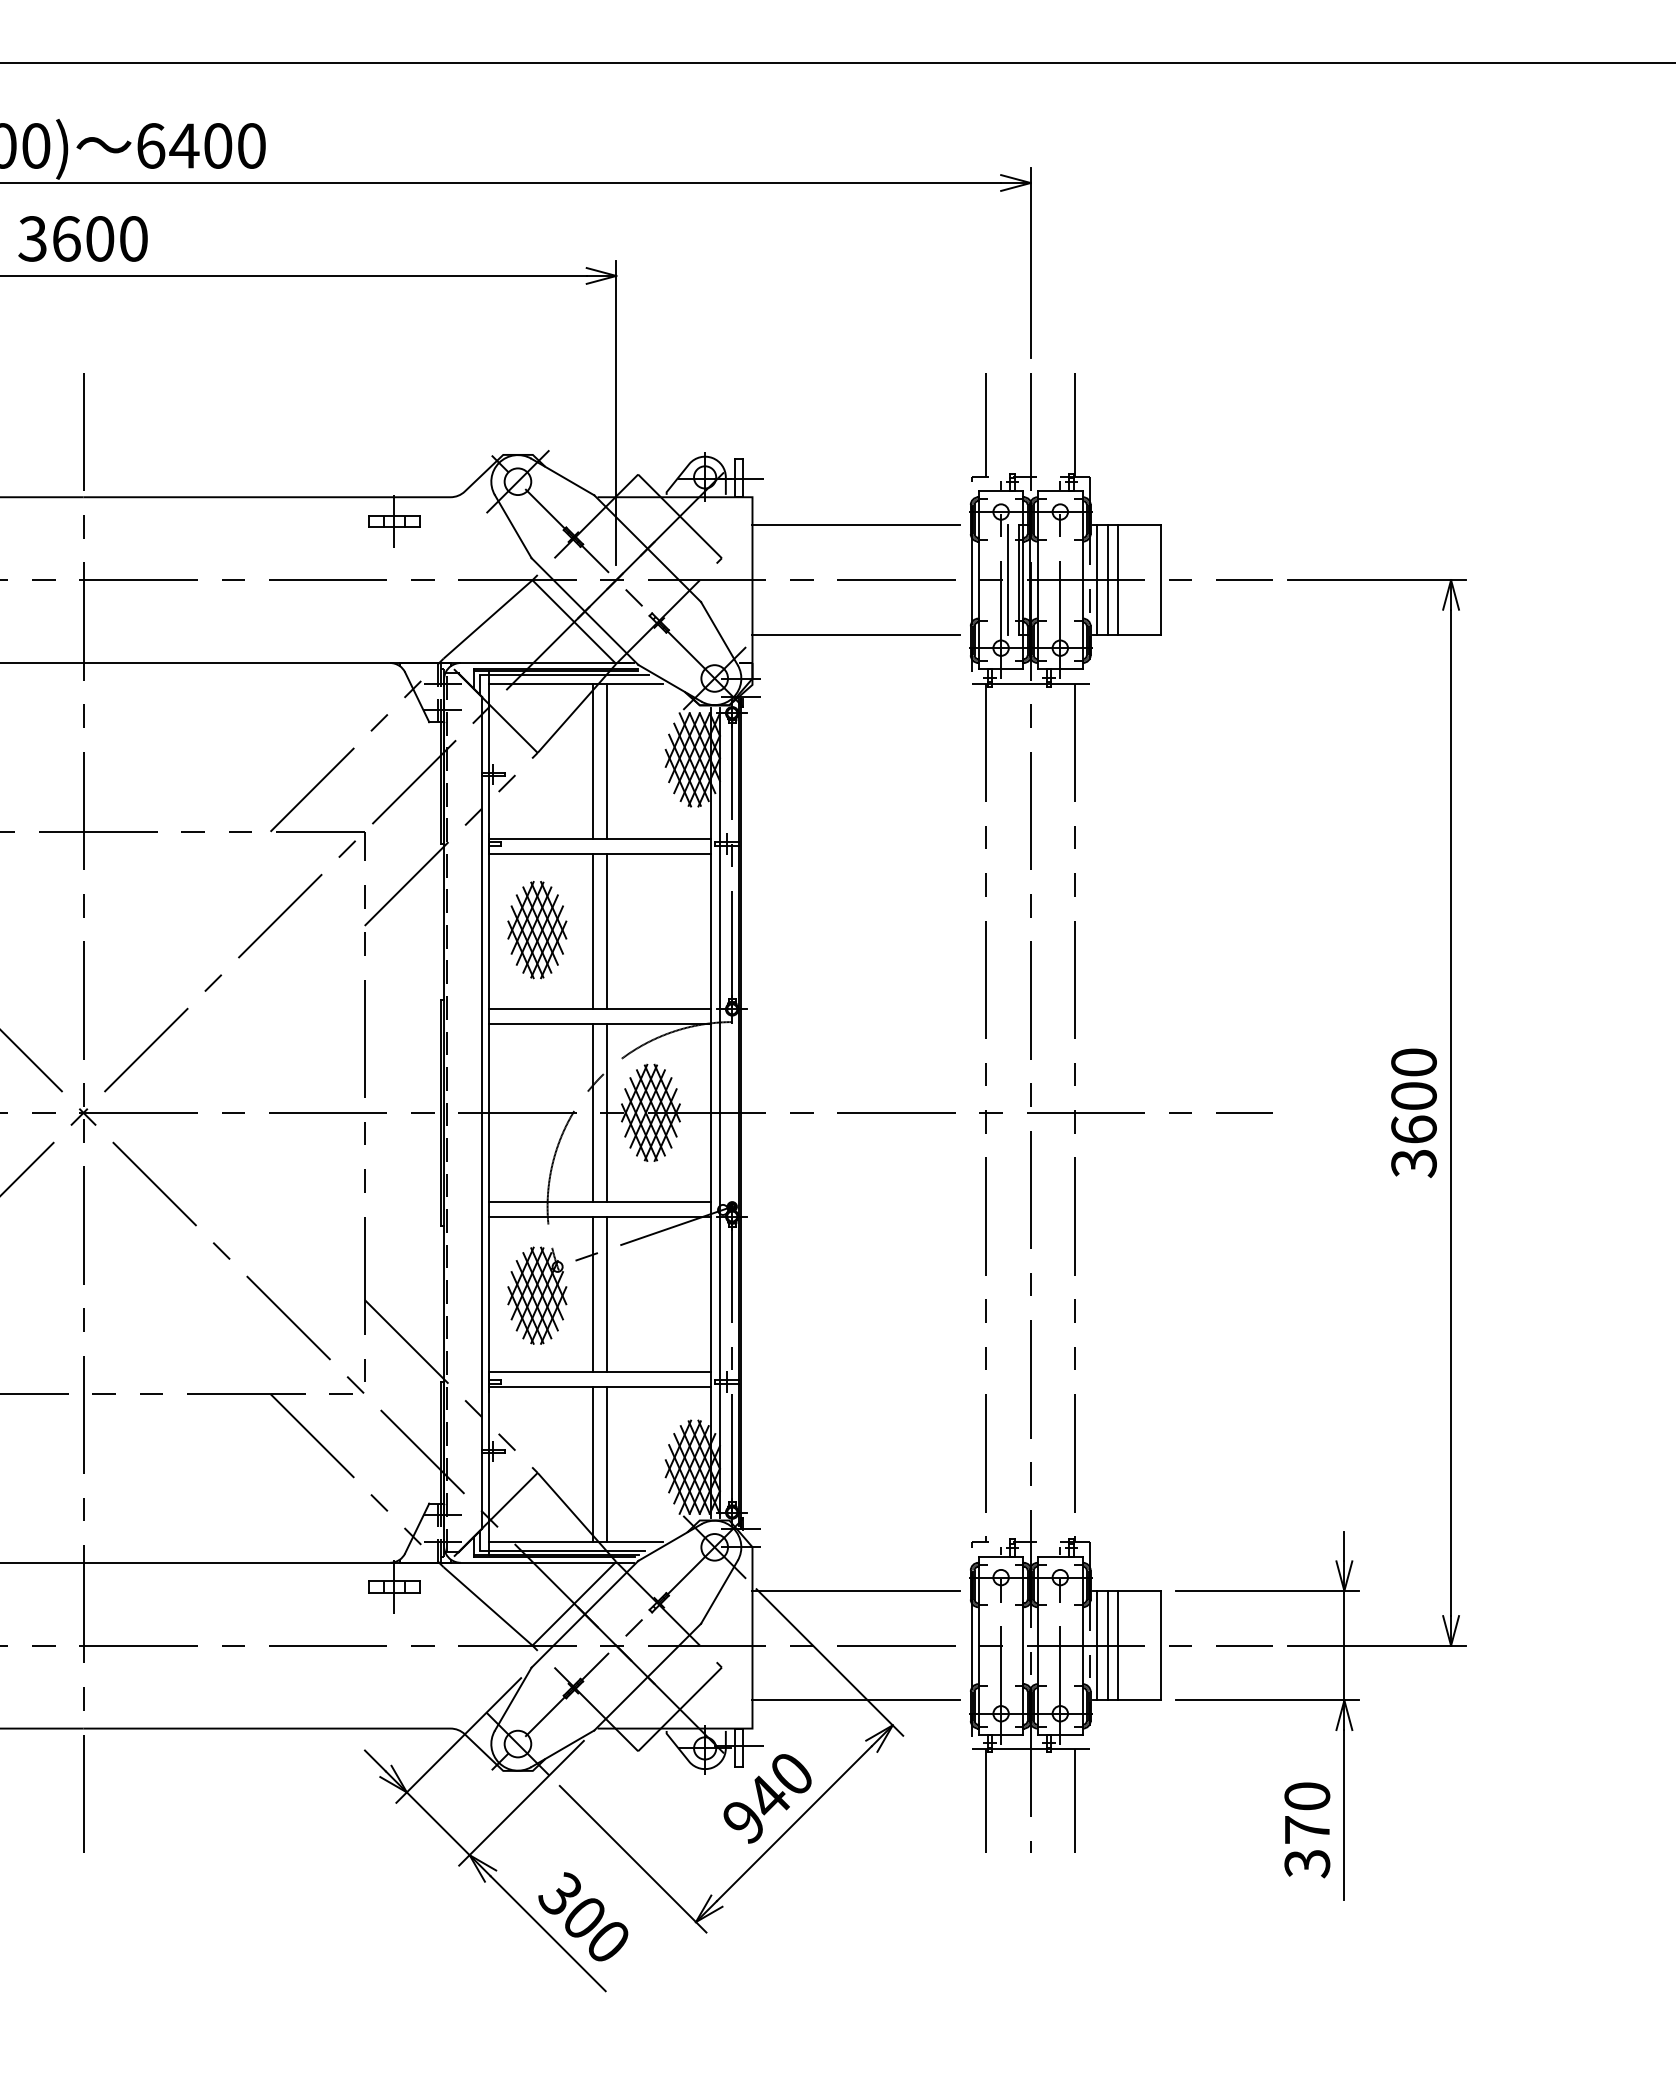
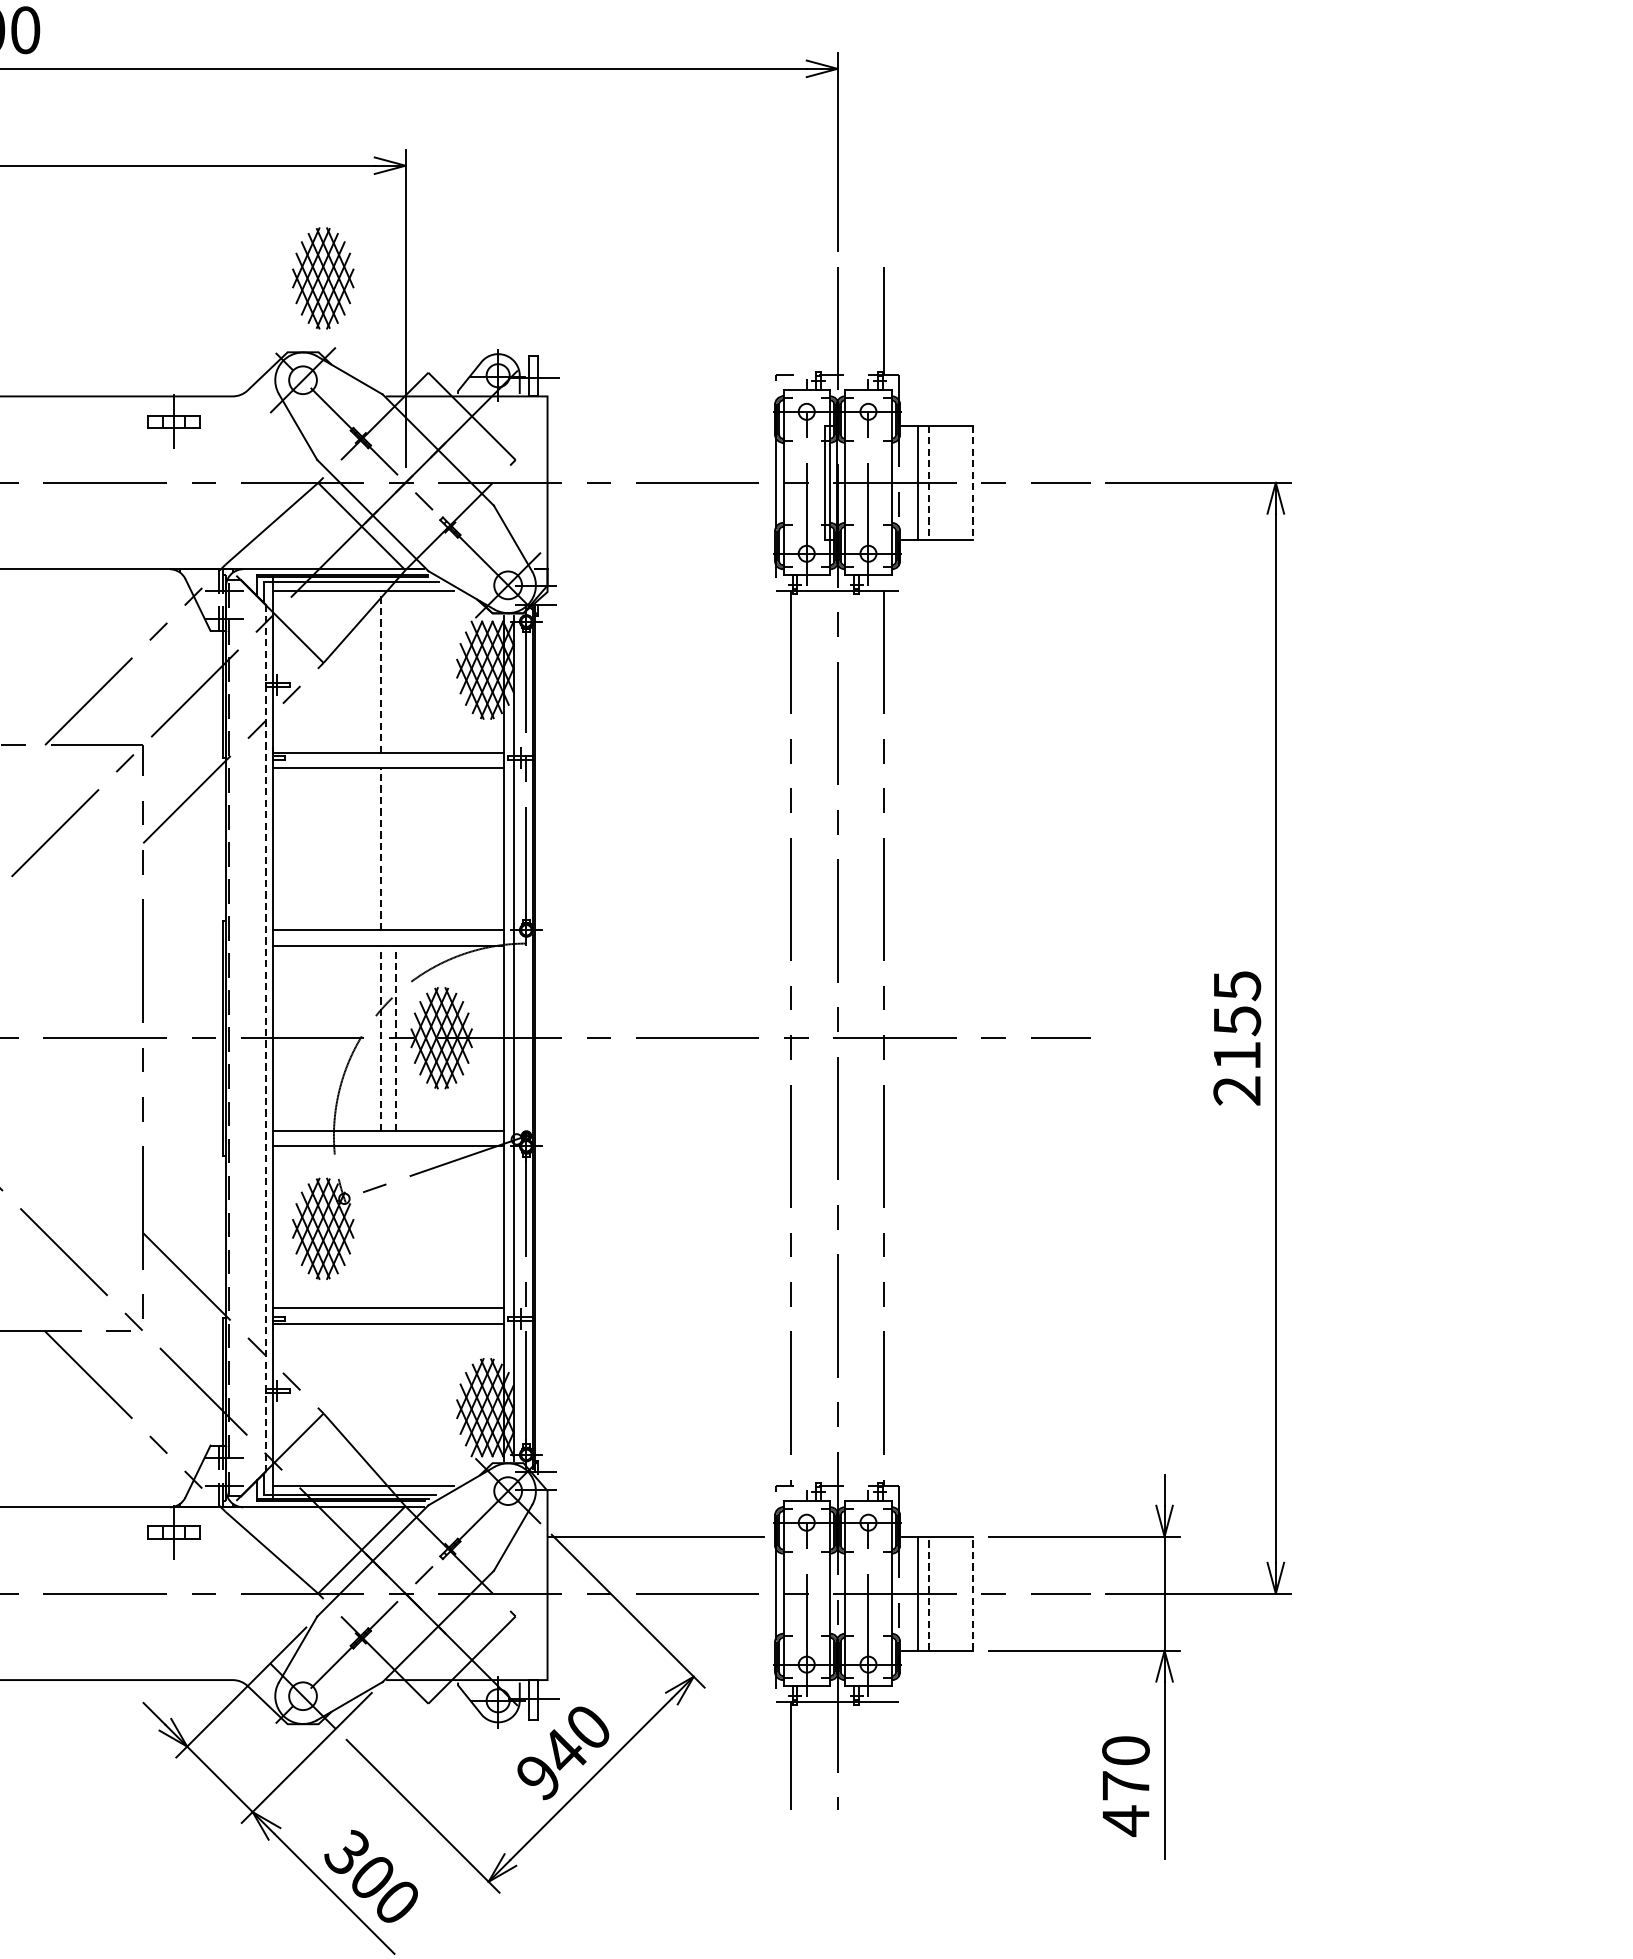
line: (986, 424) -> (791, 320), removed
line: (855, 525) -> (654, 425), removed
line: (1007, 579) -> (813, 482), removed
line: (1097, 579) -> (907, 482), removed
line: (1118, 580) -> (929, 483), solid -> dashed
line: (1160, 580) -> (972, 483), solid -> dashed
line: (855, 634) -> (654, 539), removed
line: (592, 761) -> (380, 671), solid -> dashed
line: (607, 761) -> (396, 671), removed
part: (537, 930) -> (323, 278), moved
line: (592, 931) -> (380, 849), solid -> dashed
line: (607, 931) -> (396, 849), removed
line: (482, 1112) -> (266, 1037), solid -> dashed
line: (592, 1112) -> (380, 1037), solid -> dashed
line: (607, 1112) -> (396, 1037), solid -> dashed
text: (1413, 1113) -> (1236, 1038), 3600 -> 2155
line: (592, 1293) -> (380, 1226), removed
line: (607, 1293) -> (396, 1226), removed
line: (592, 1464) -> (380, 1404), removed
line: (607, 1464) -> (396, 1404), removed
line: (1097, 1645) -> (907, 1593), removed
line: (1118, 1645) -> (929, 1593), solid -> dashed
line: (1160, 1645) -> (972, 1593), solid -> dashed
line: (855, 1700) -> (654, 1650), removed
line: (1075, 1800) -> (884, 1755), removed
text: (1307, 1863) -> (1126, 1820), 370 -> 470

